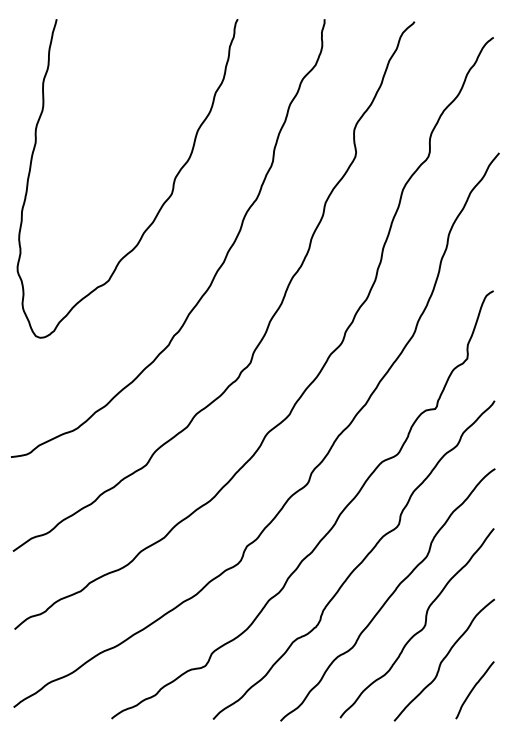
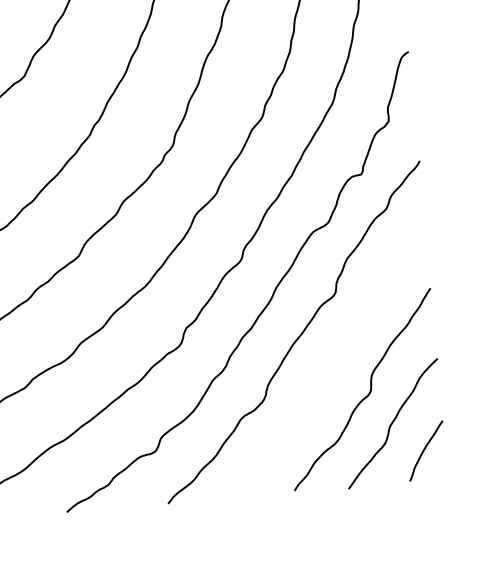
curve: (389, 595) -> (332, 364), removed

